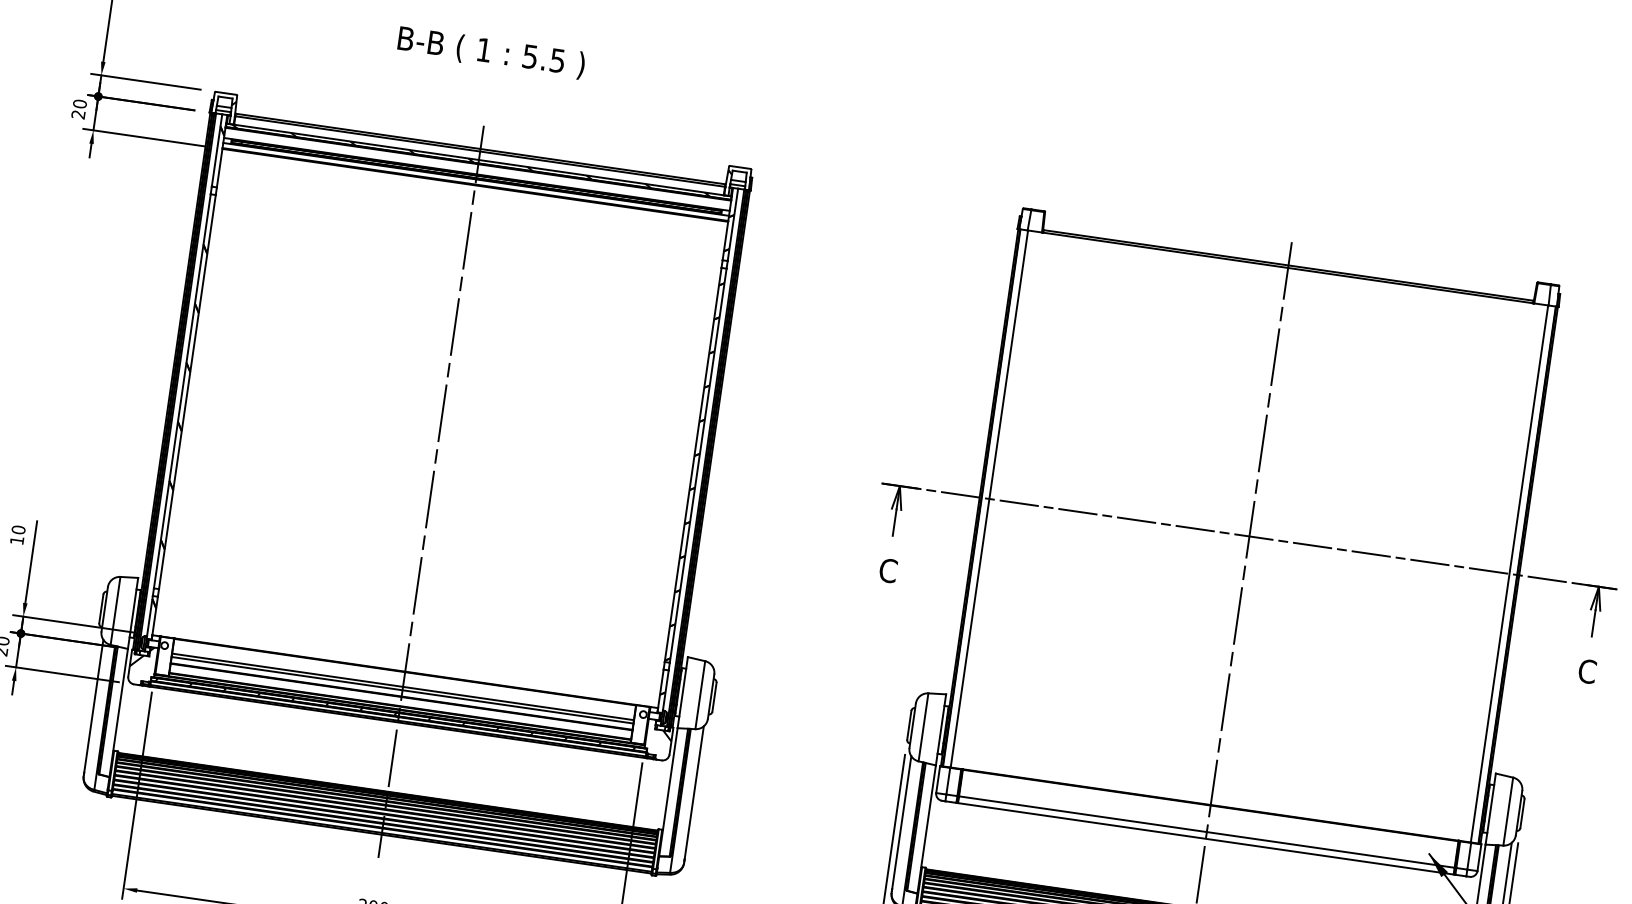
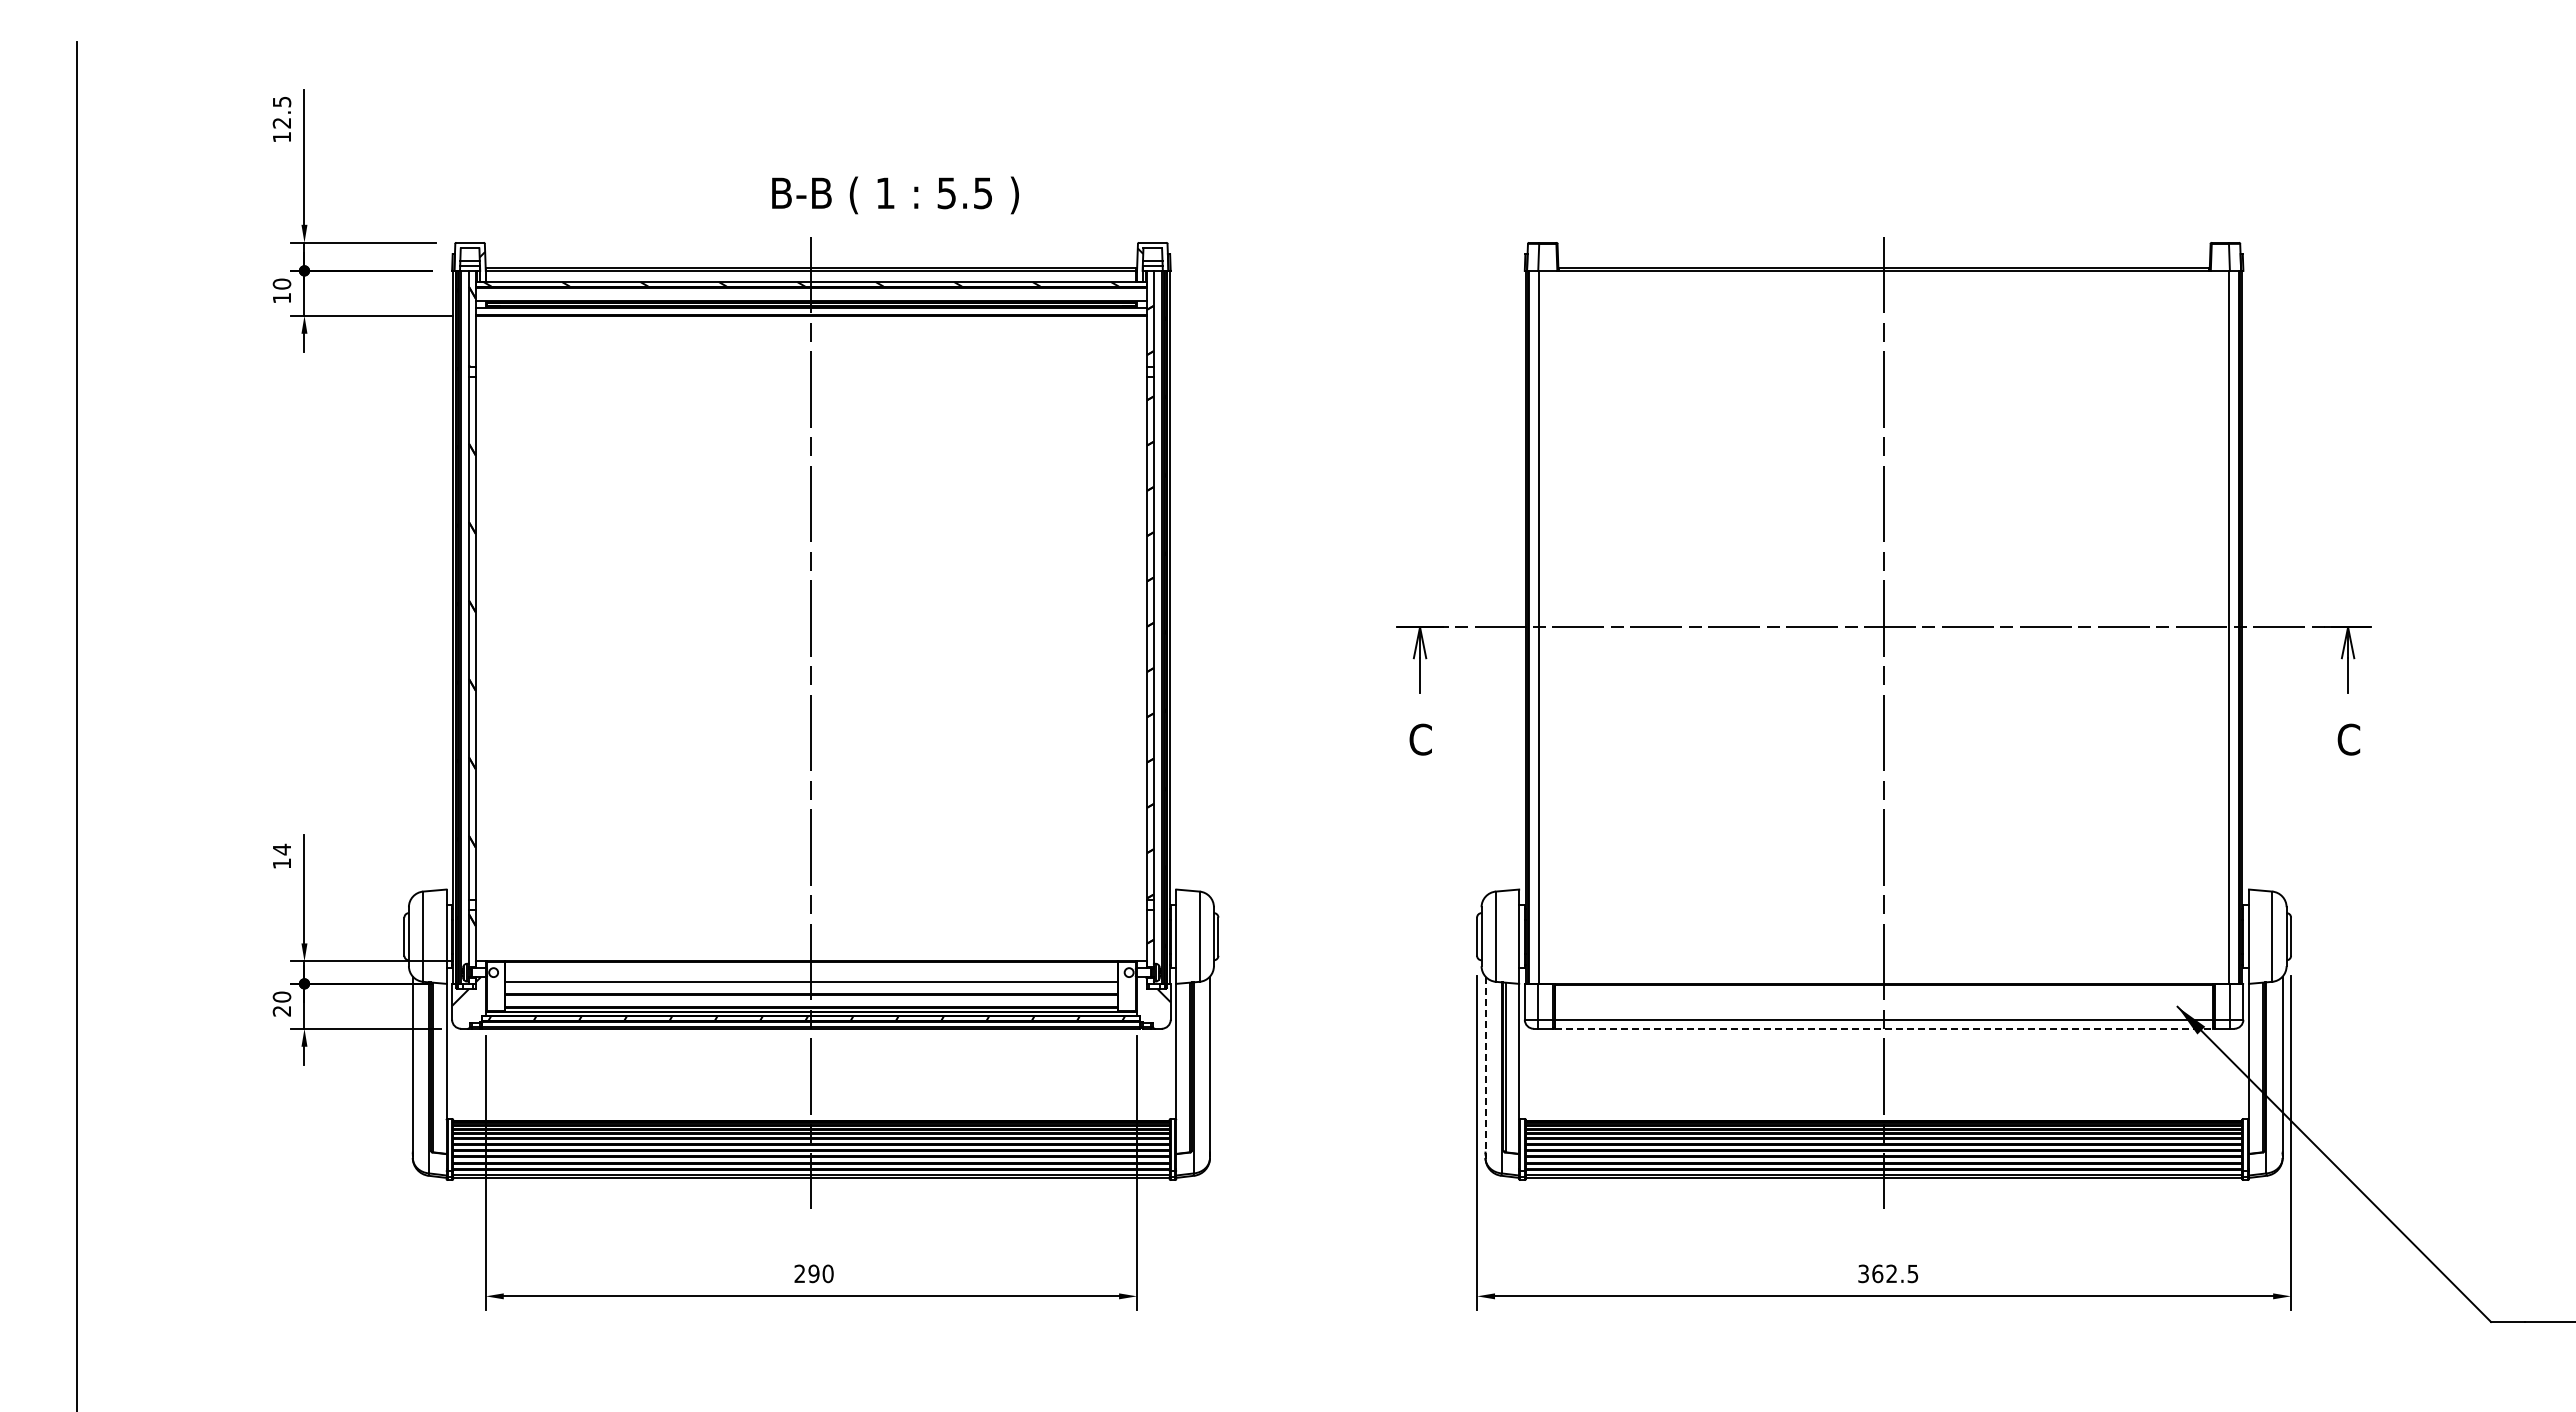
text: (491, 52) -> (895, 195), moved
text: (78, 114) -> (281, 298), 20 -> 10
text: (18, 529) -> (281, 849), 10 -> 14
line: (401, 690) -> (810, 986), removed
line: (901, 822) -> (1485, 1064), solid -> dashed
line: (1206, 838) -> (1884, 1028), solid -> dashed

